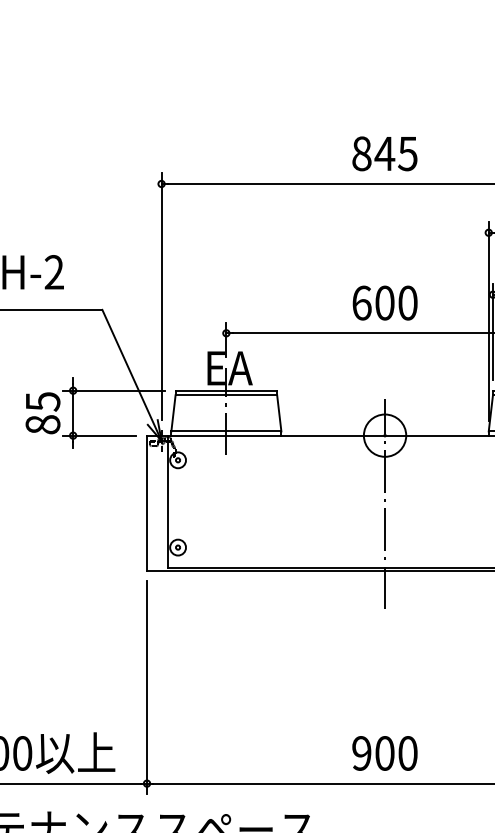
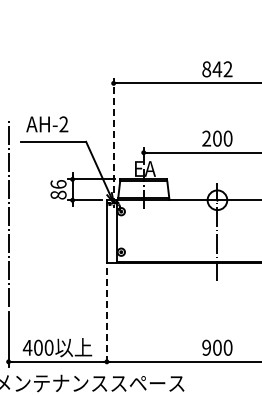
text: (406, 154) -> (227, 69), 845 -> 842
line: (161, 296) -> (113, 135), solid -> dashed
text: (361, 302) -> (206, 138), 600 -> 200
text: (42, 401) -> (58, 184), 85 -> 86
line: (146, 688) -> (106, 317), solid -> dashed

